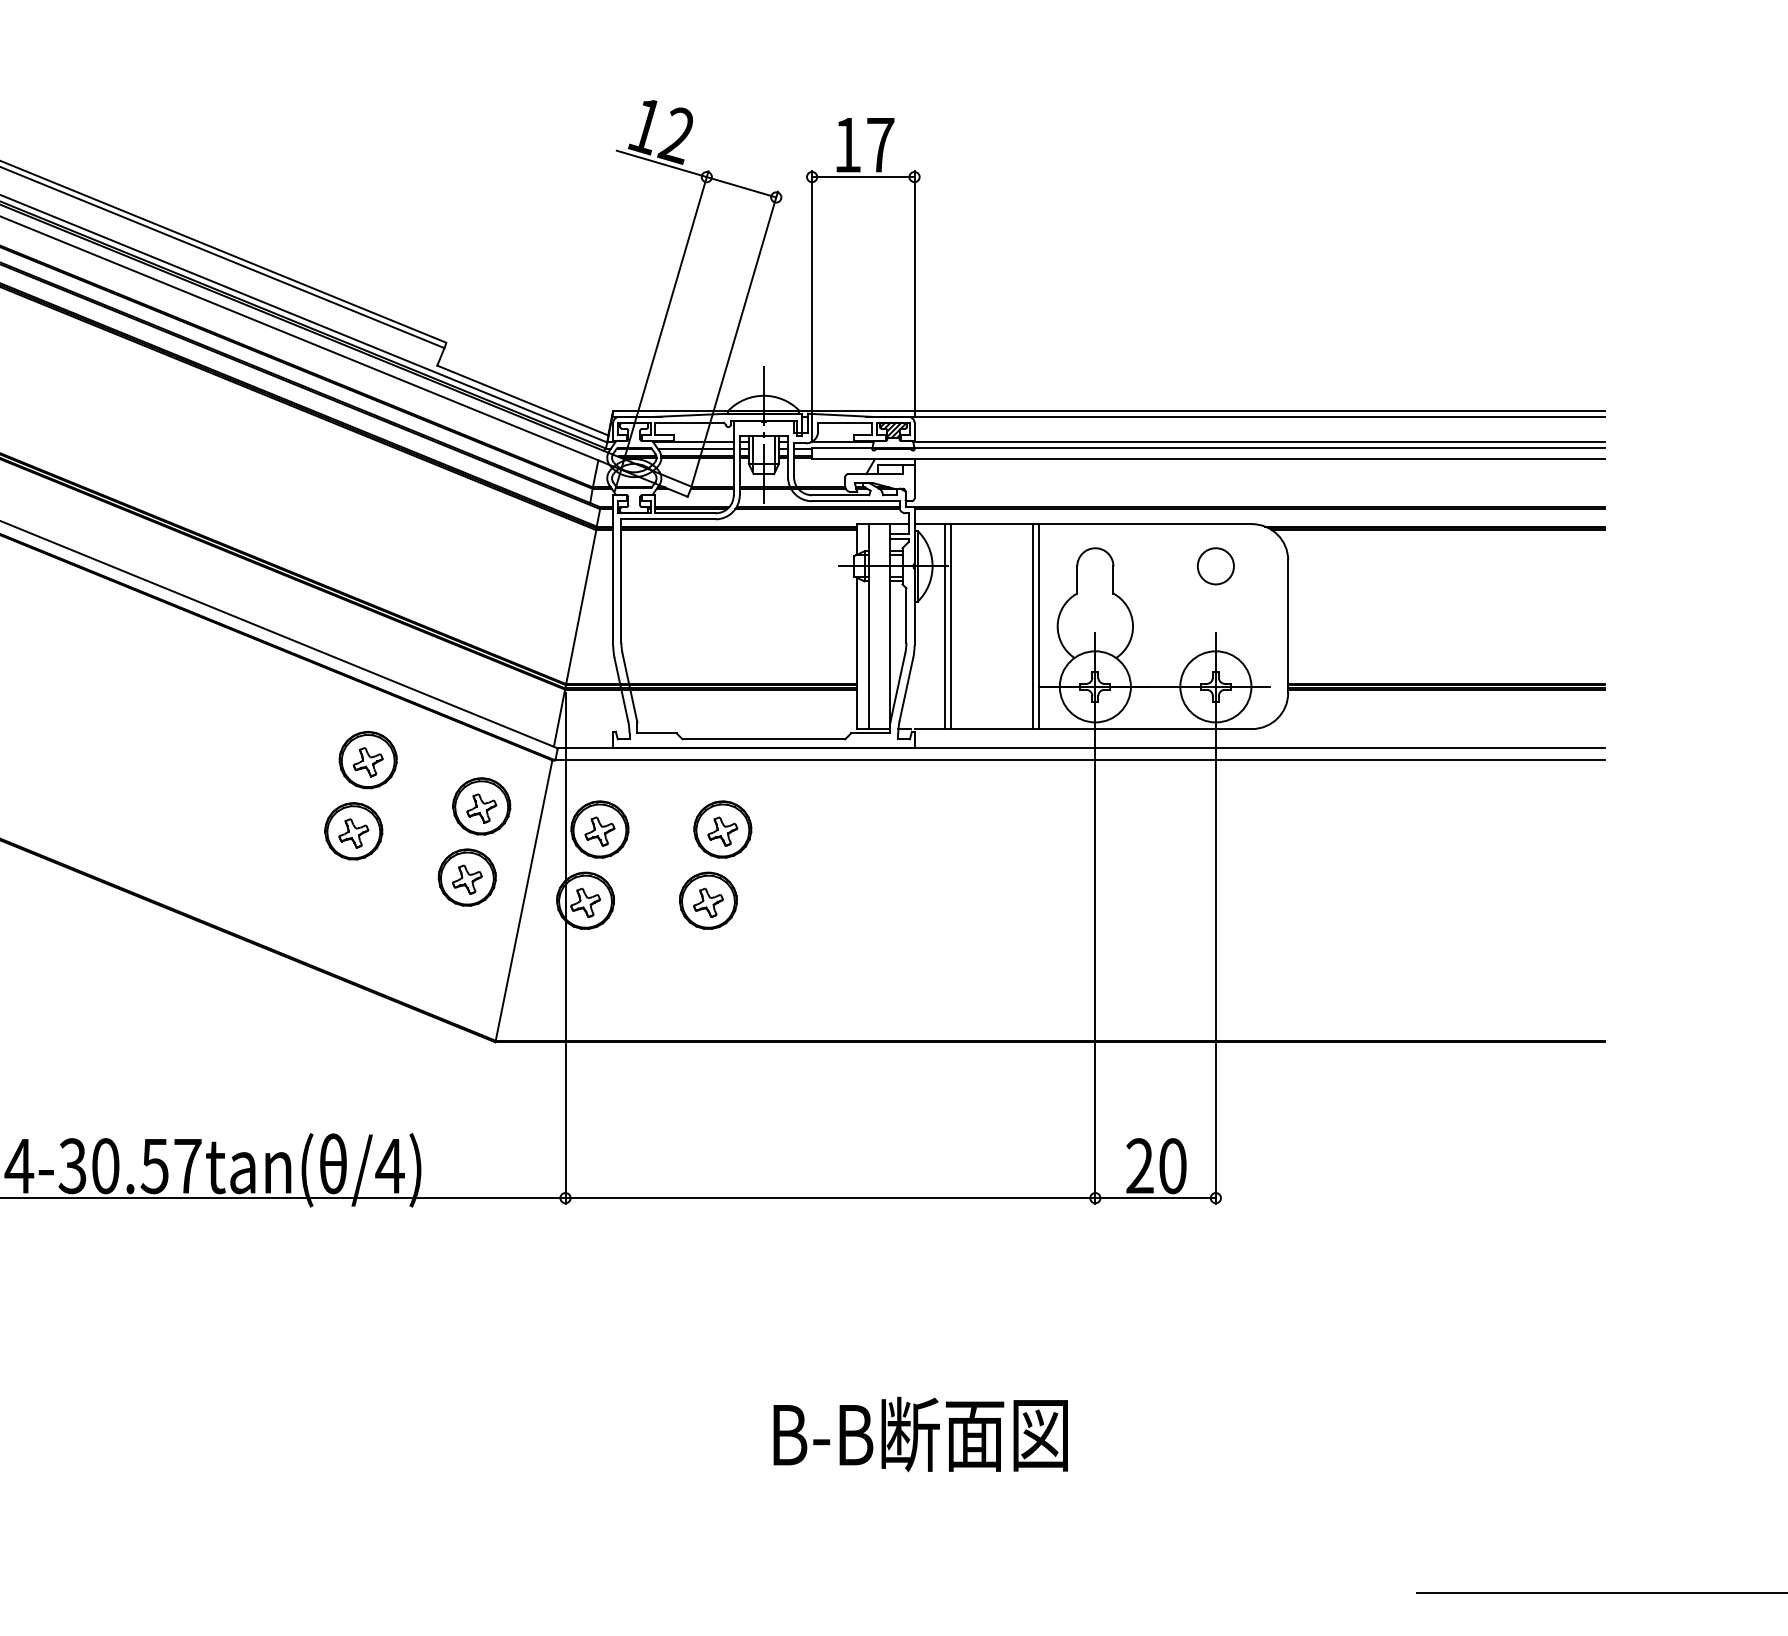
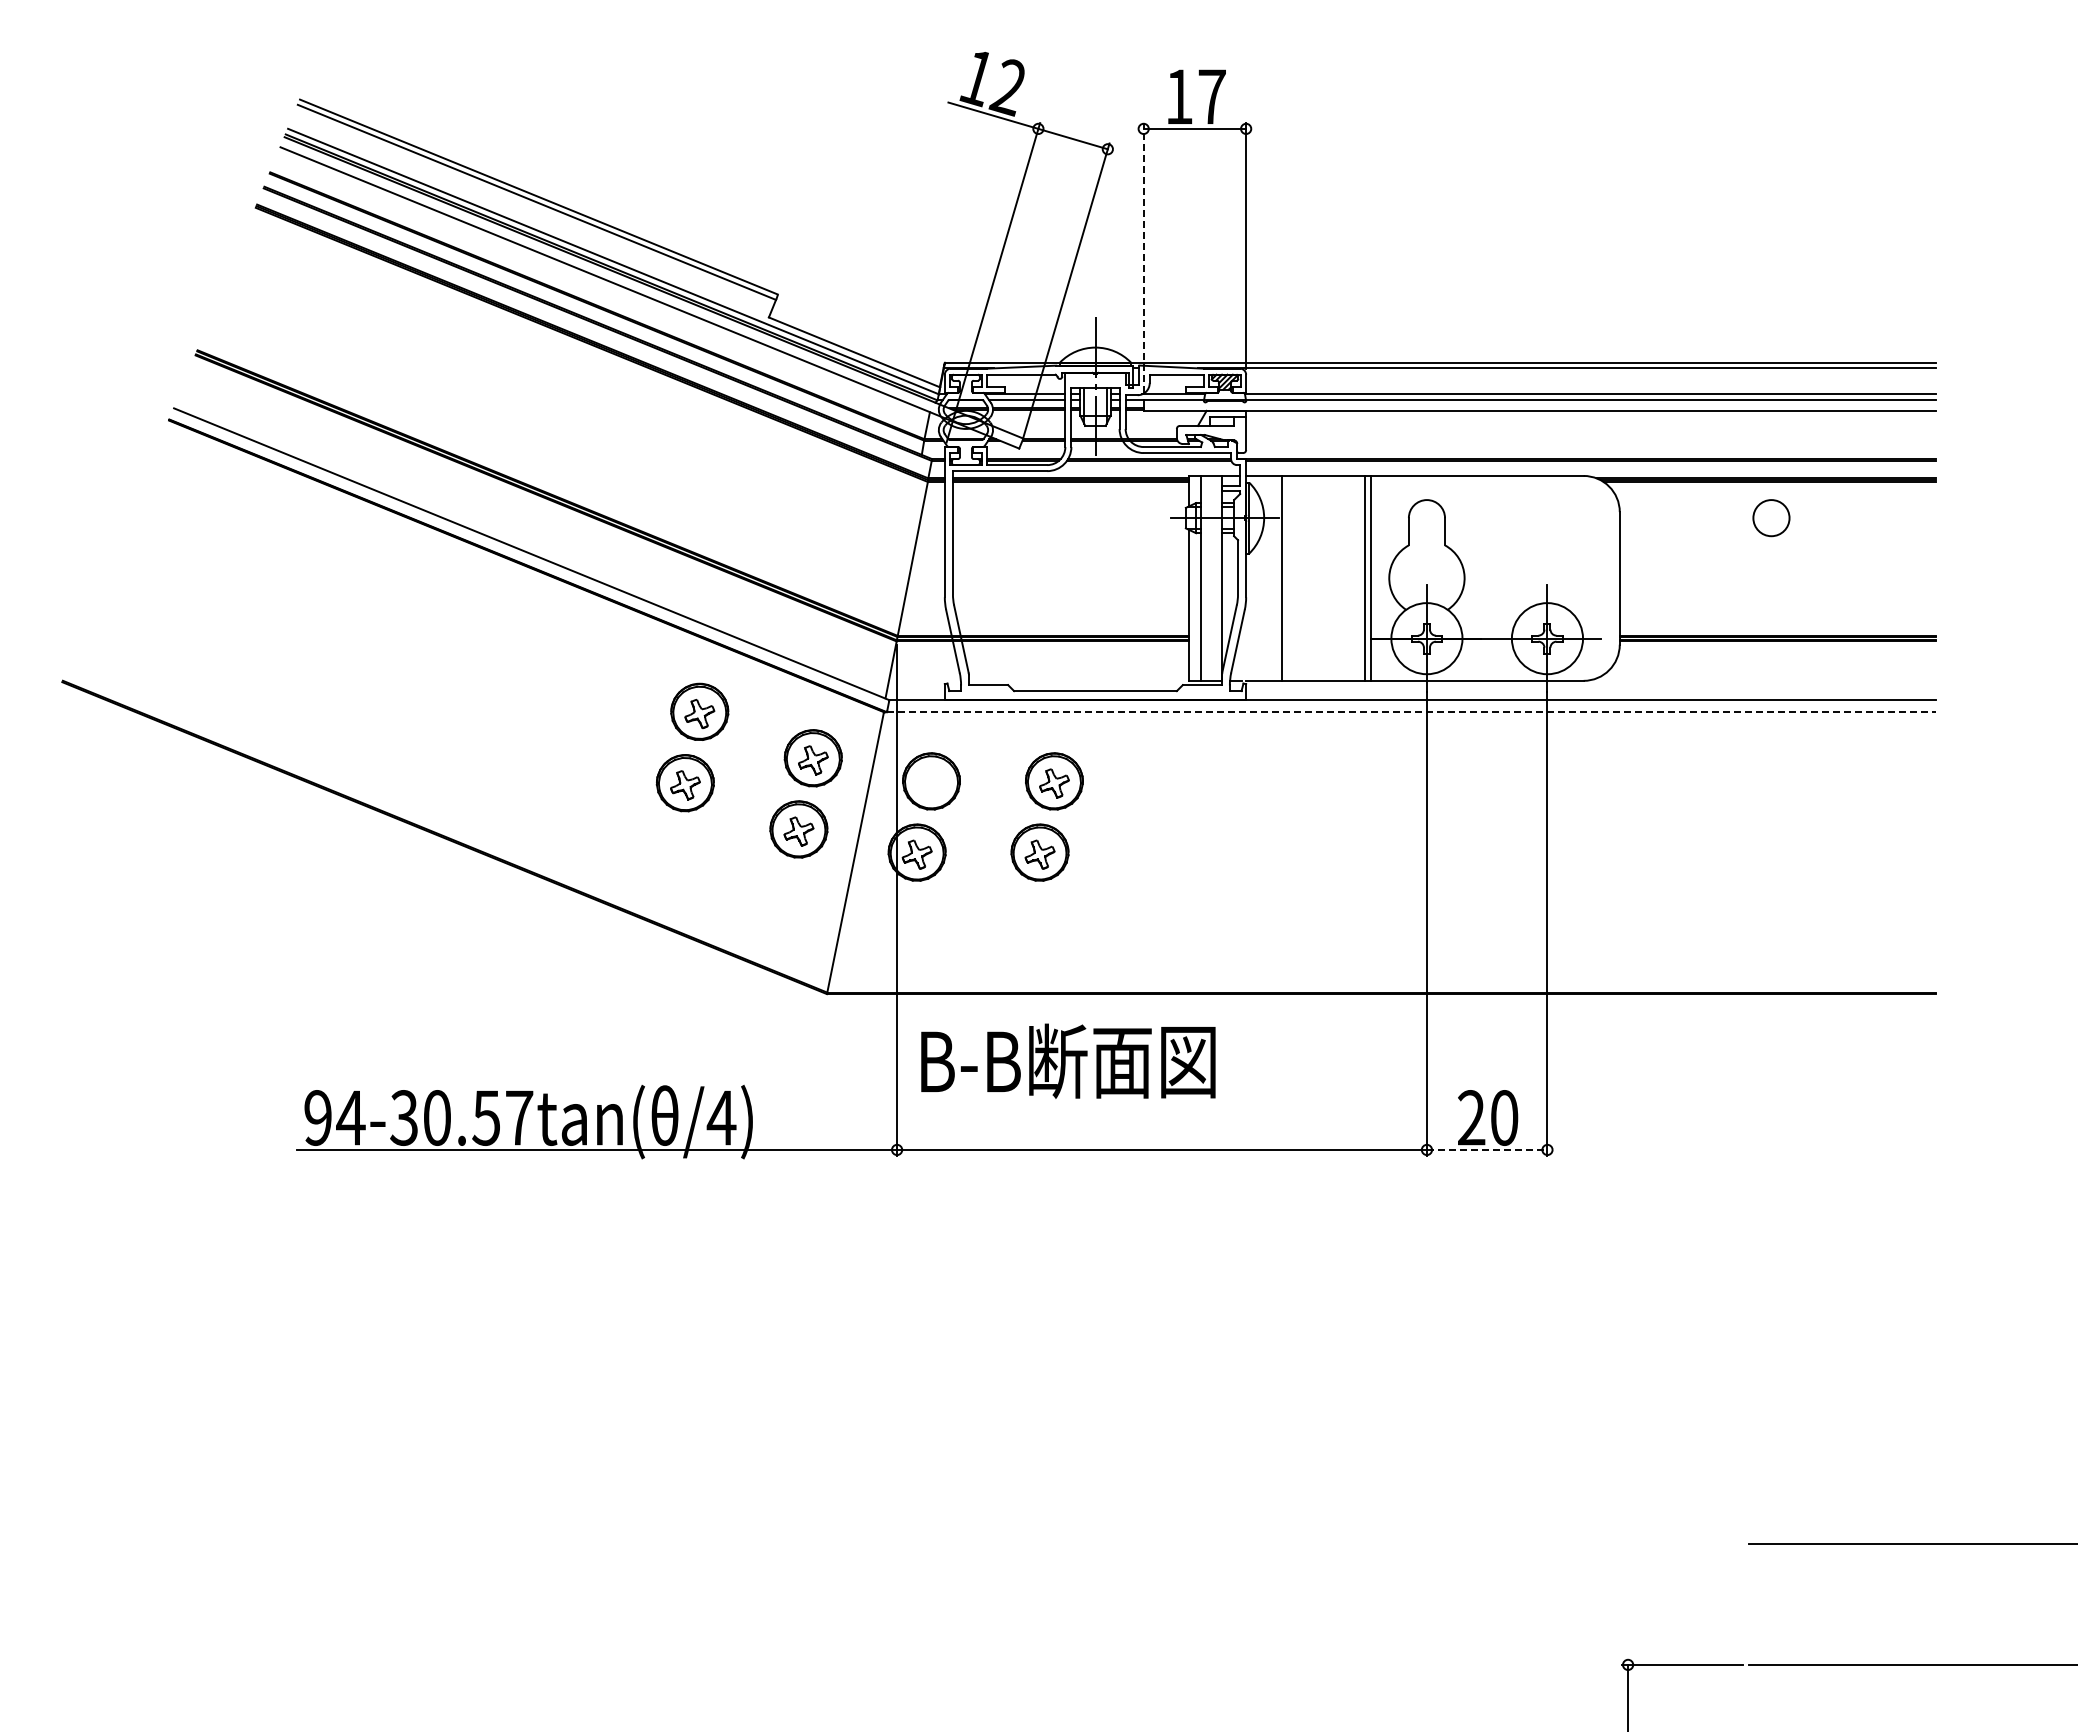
line: (811, 305) -> (1143, 257), solid -> dashed
circle: (1215, 566) -> (1771, 518), moved
line: (944, 625) -> (1276, 577), removed
line: (1079, 760) -> (1411, 712), solid -> dashed
part: (599, 831) -> (931, 783), removed
line: (1155, 1197) -> (1487, 1149), solid -> dashed
text: (920, 1433) -> (1068, 1060), moved

